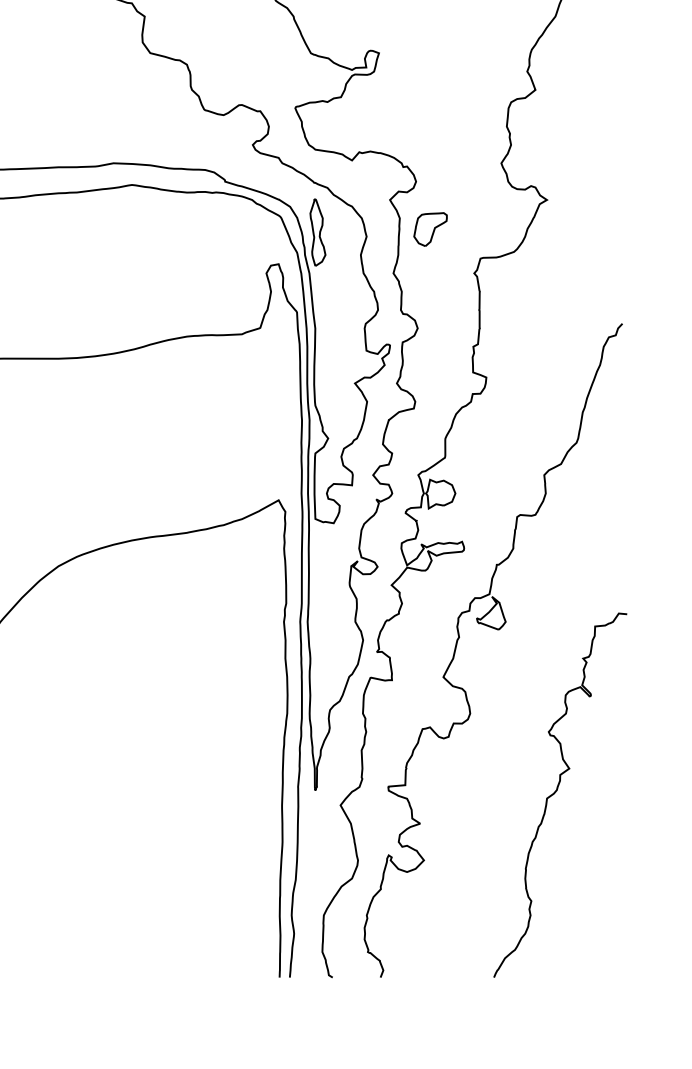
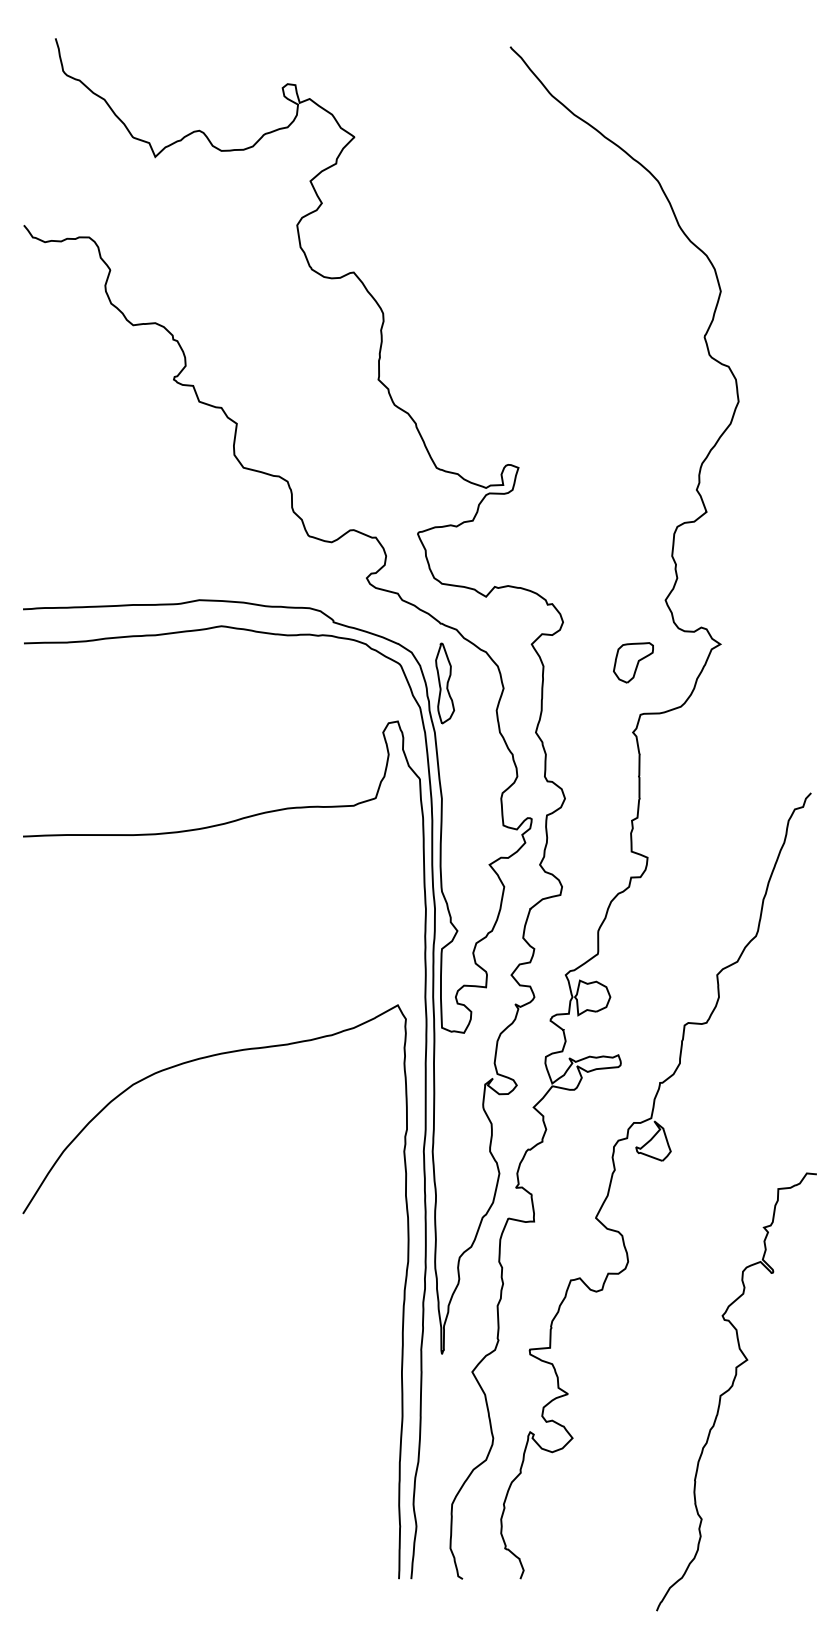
part: (430, 229) -> (633, 662), moved
curve: (557, 791) -> (732, 1387), moved

